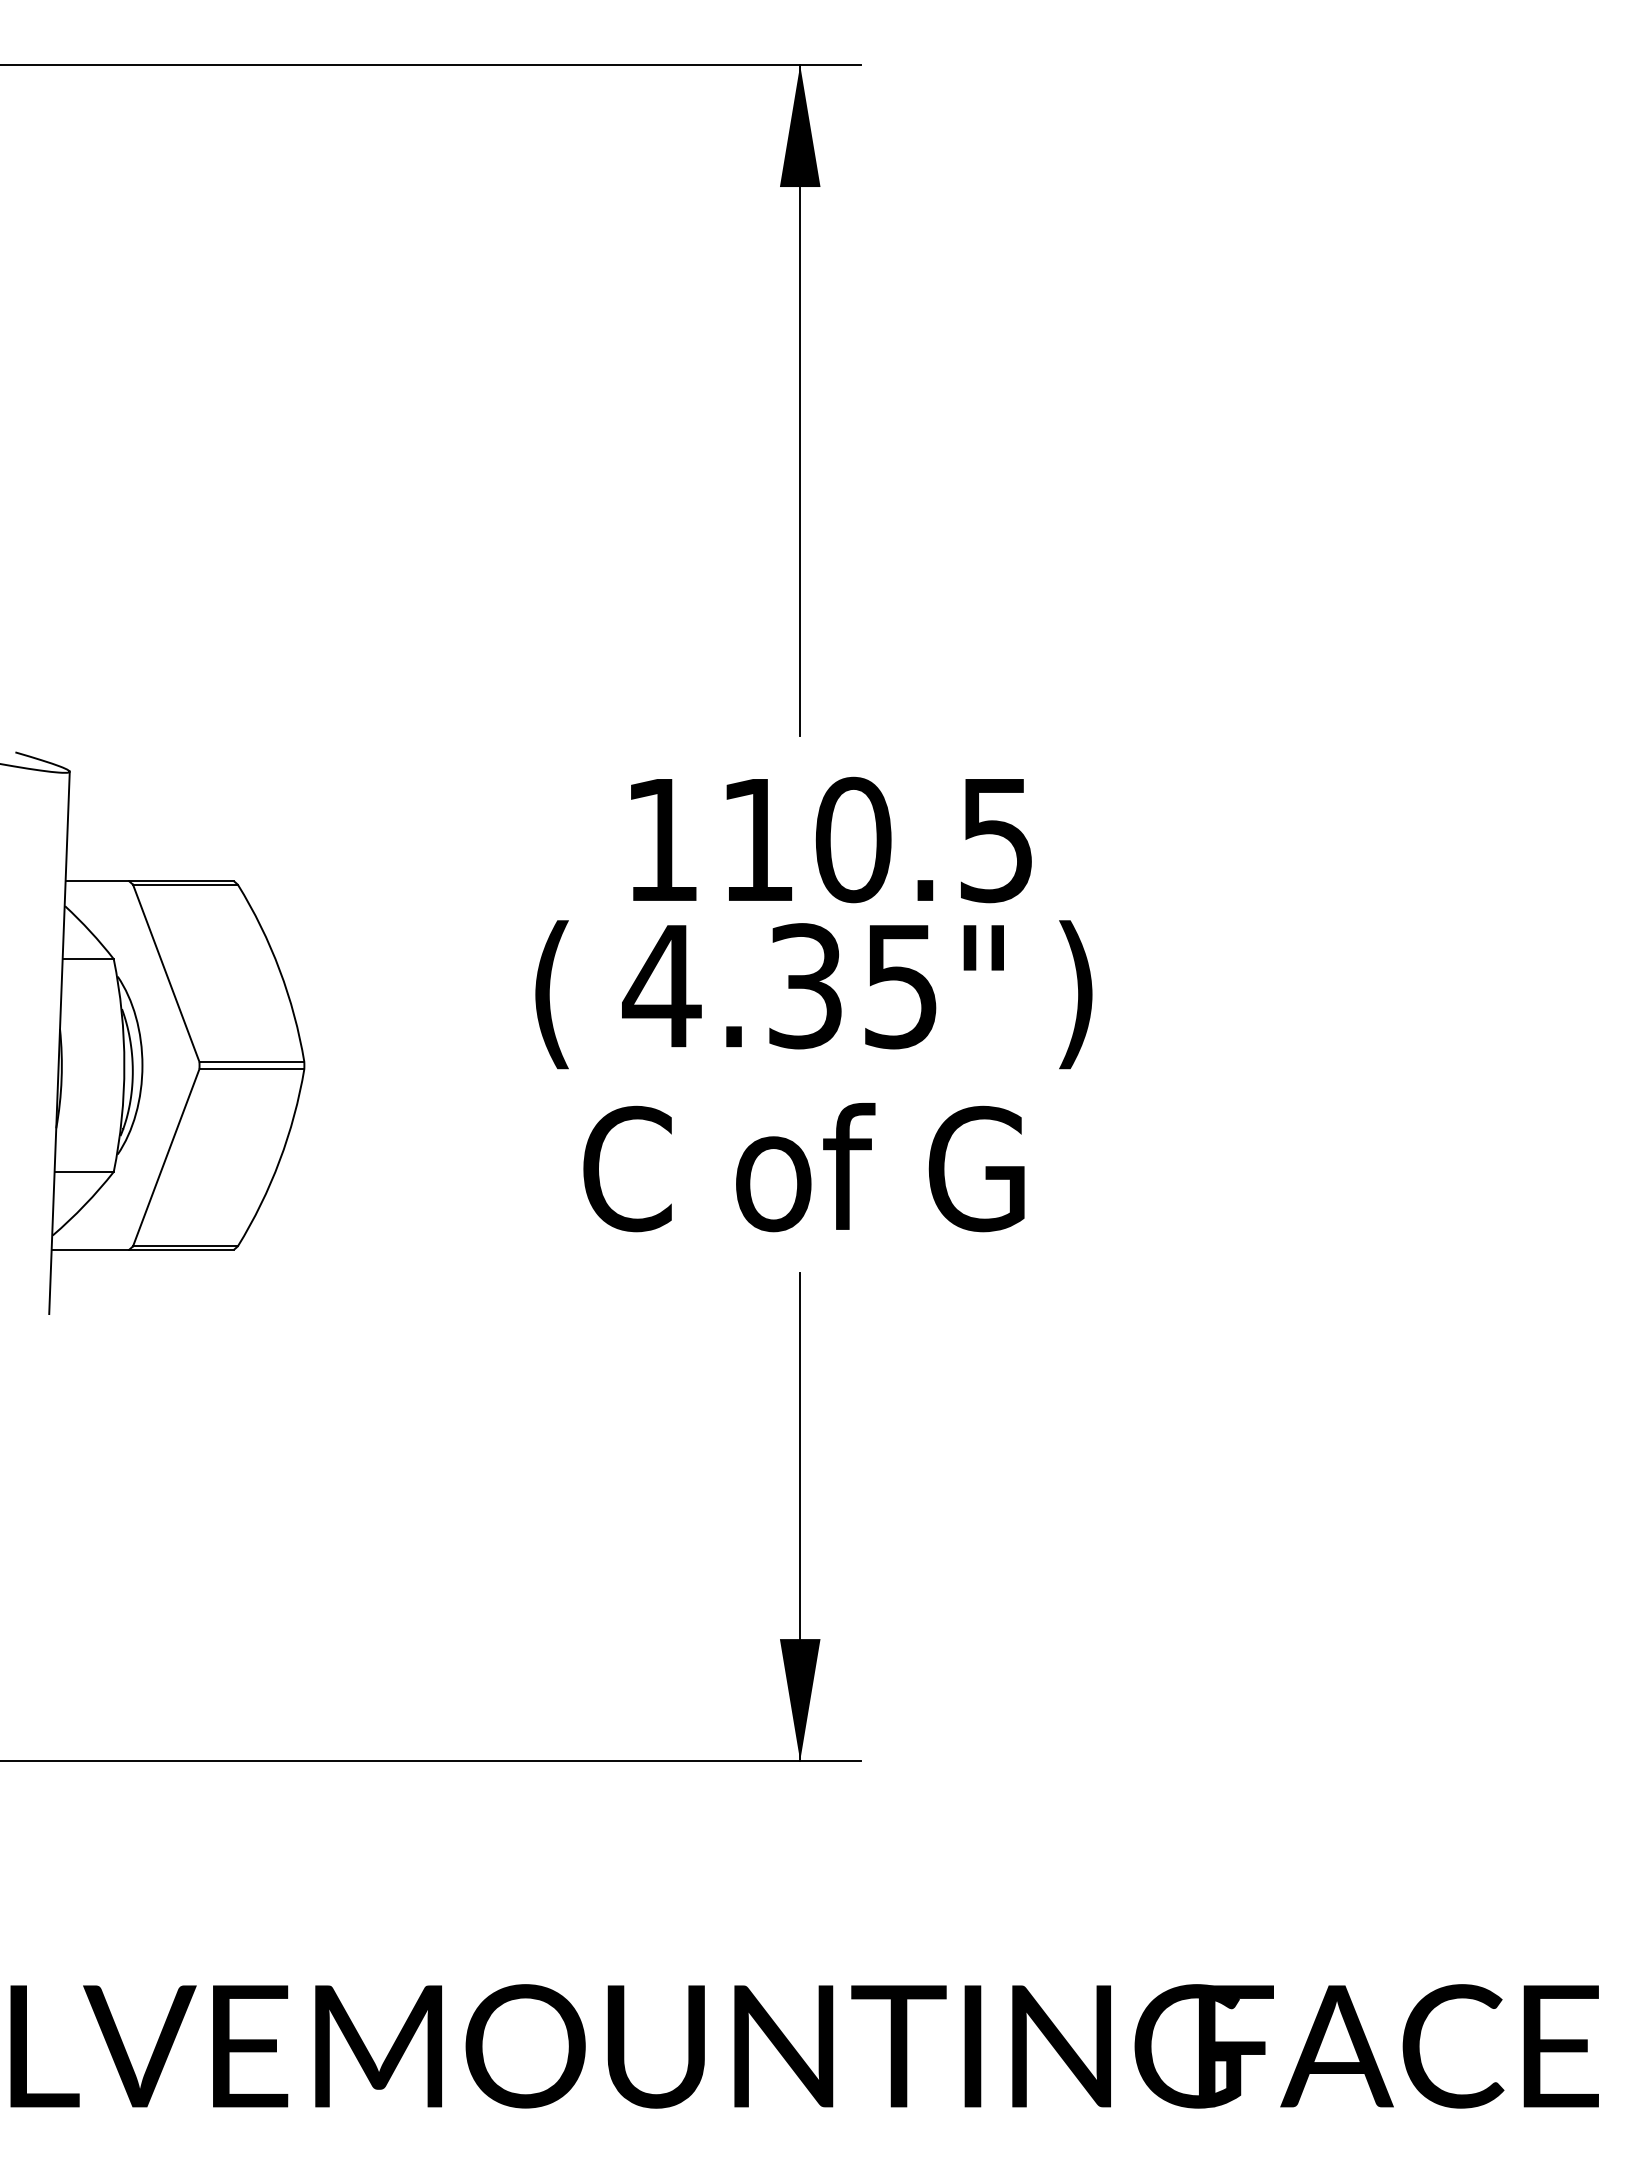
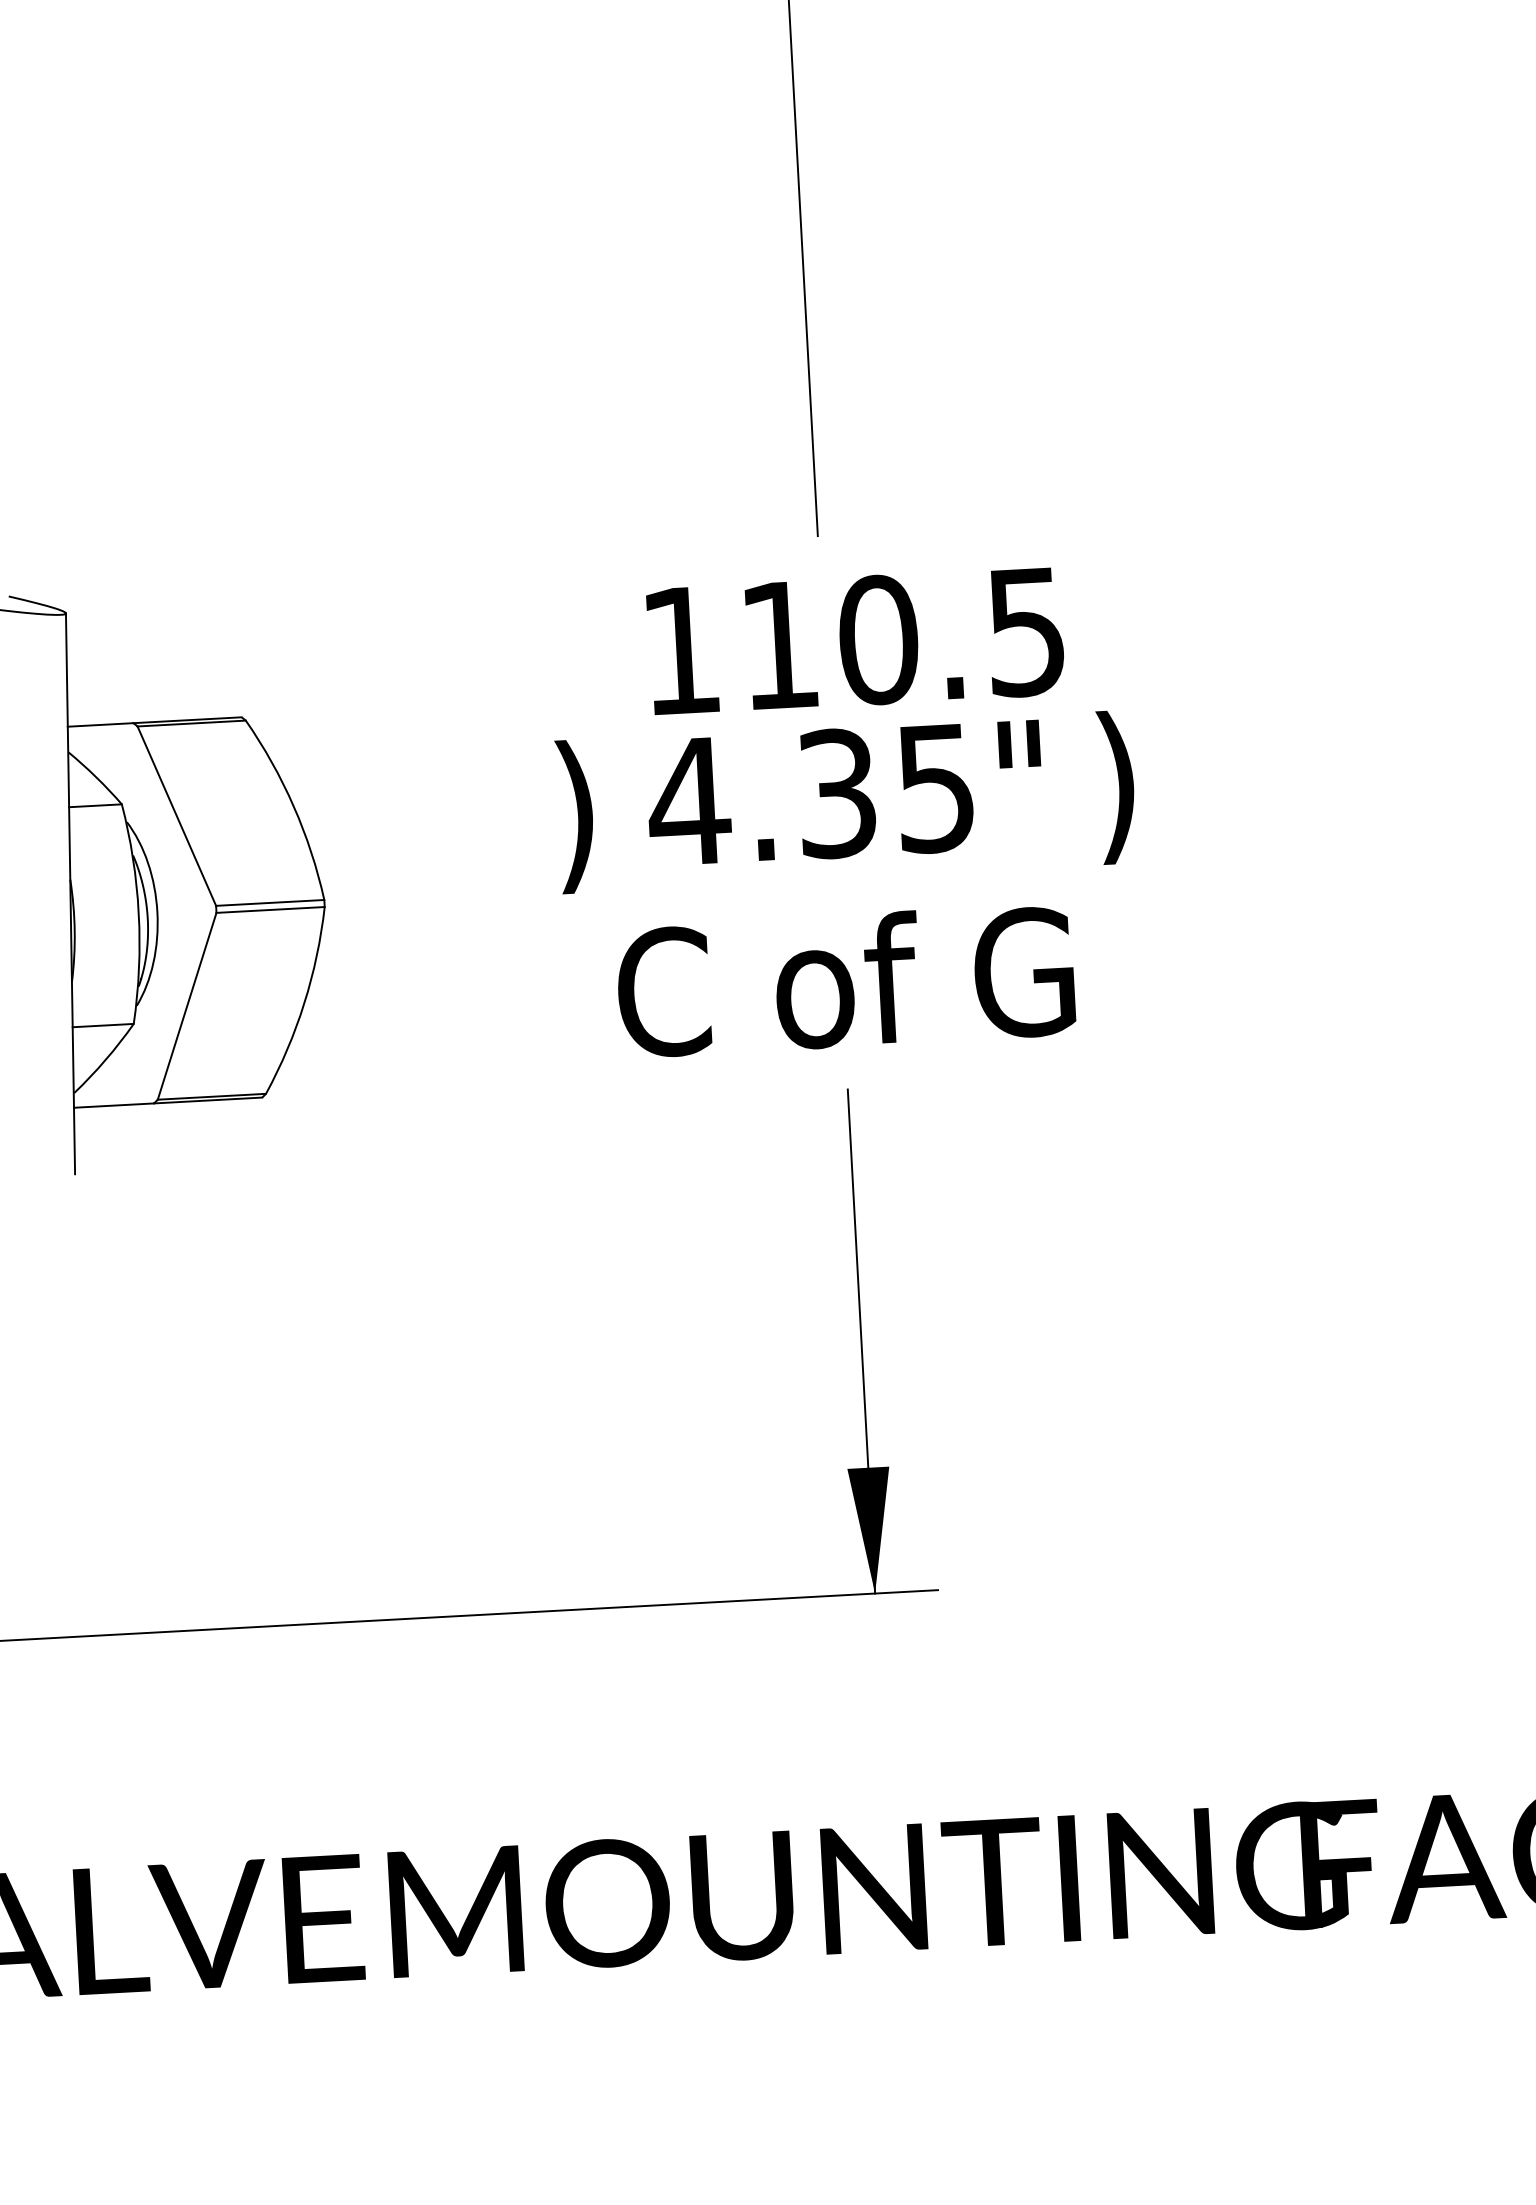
text: (551, 994) -> (575, 816), ( -> )

